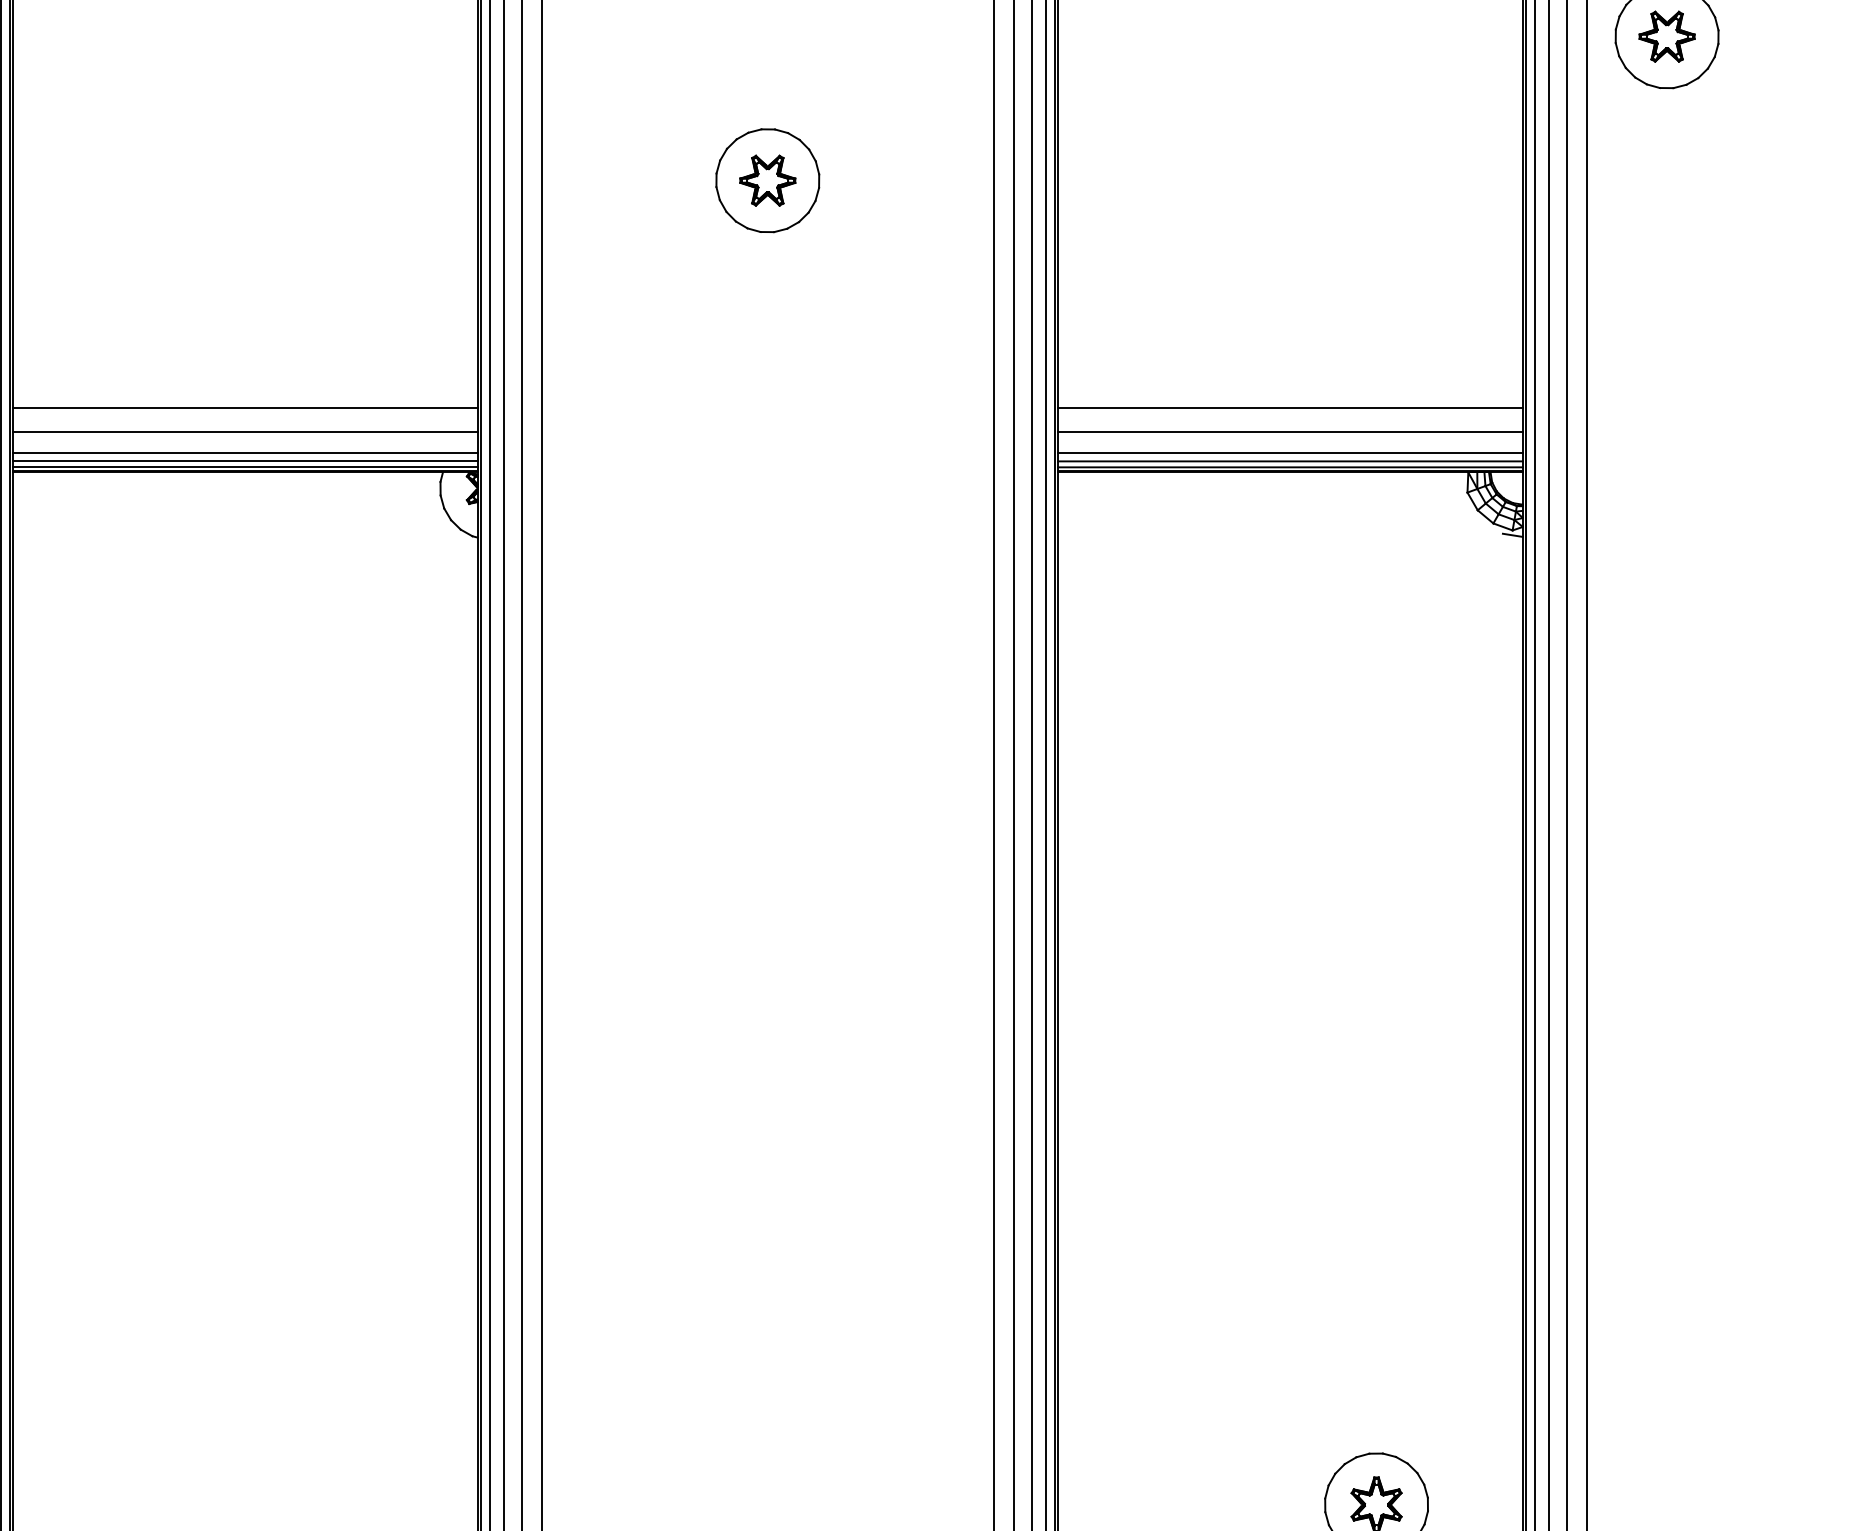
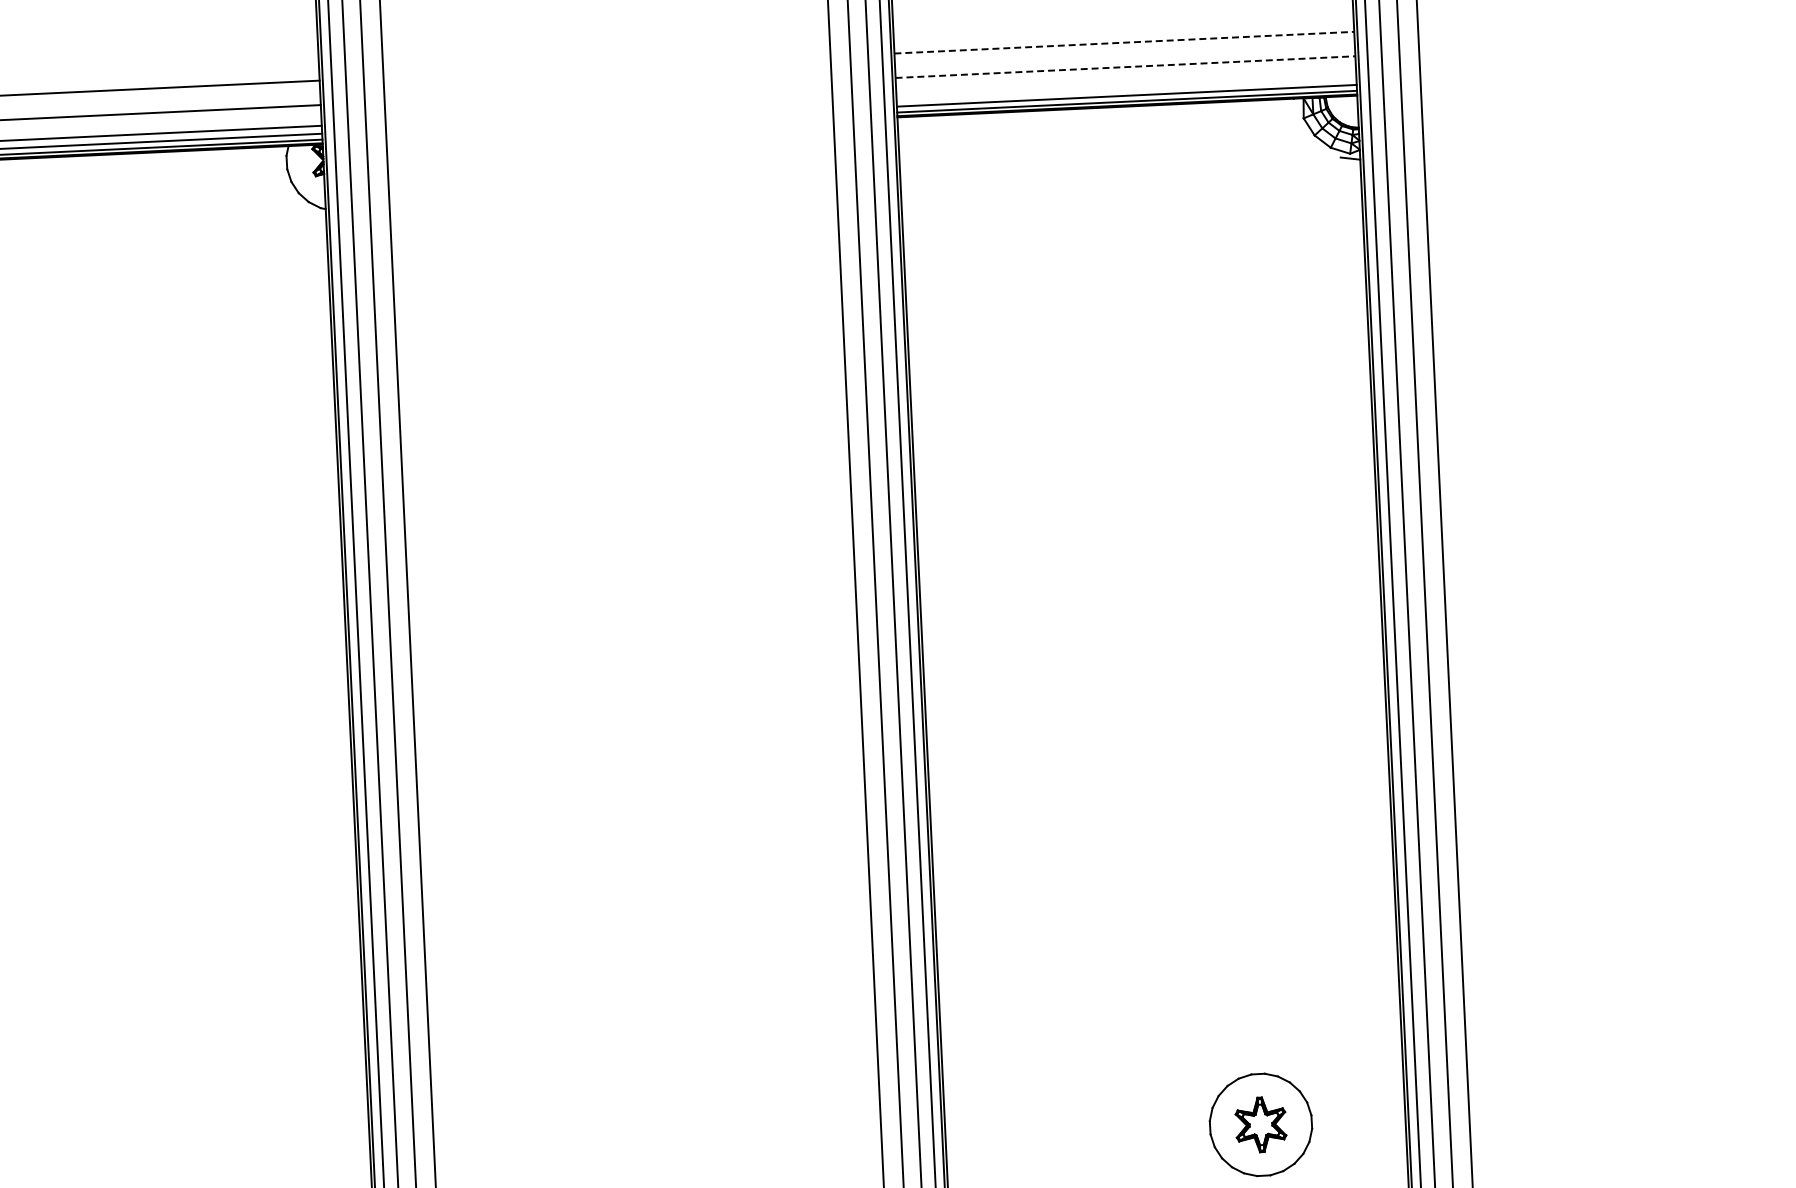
line: (1290, 407) -> (1124, 42), solid -> dashed
line: (1290, 432) -> (1125, 67), solid -> dashed
line: (1290, 453) -> (1126, 87), removed

